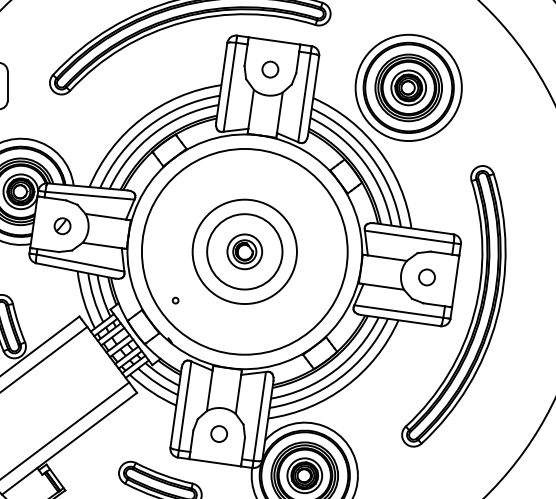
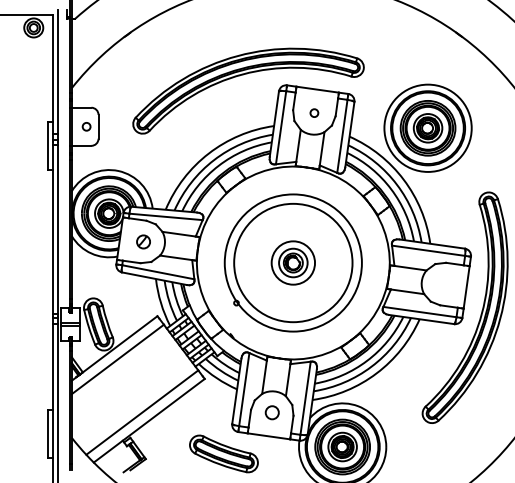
circle: (270, 68) -> (314, 112), size x0.6
circle: (243, 251) -> (292, 262), size x0.7
circle: (245, 251) -> (293, 262), size x0.7
circle: (245, 251) -> (293, 262), size x1.6
circle: (426, 276) -> (442, 283), removed

